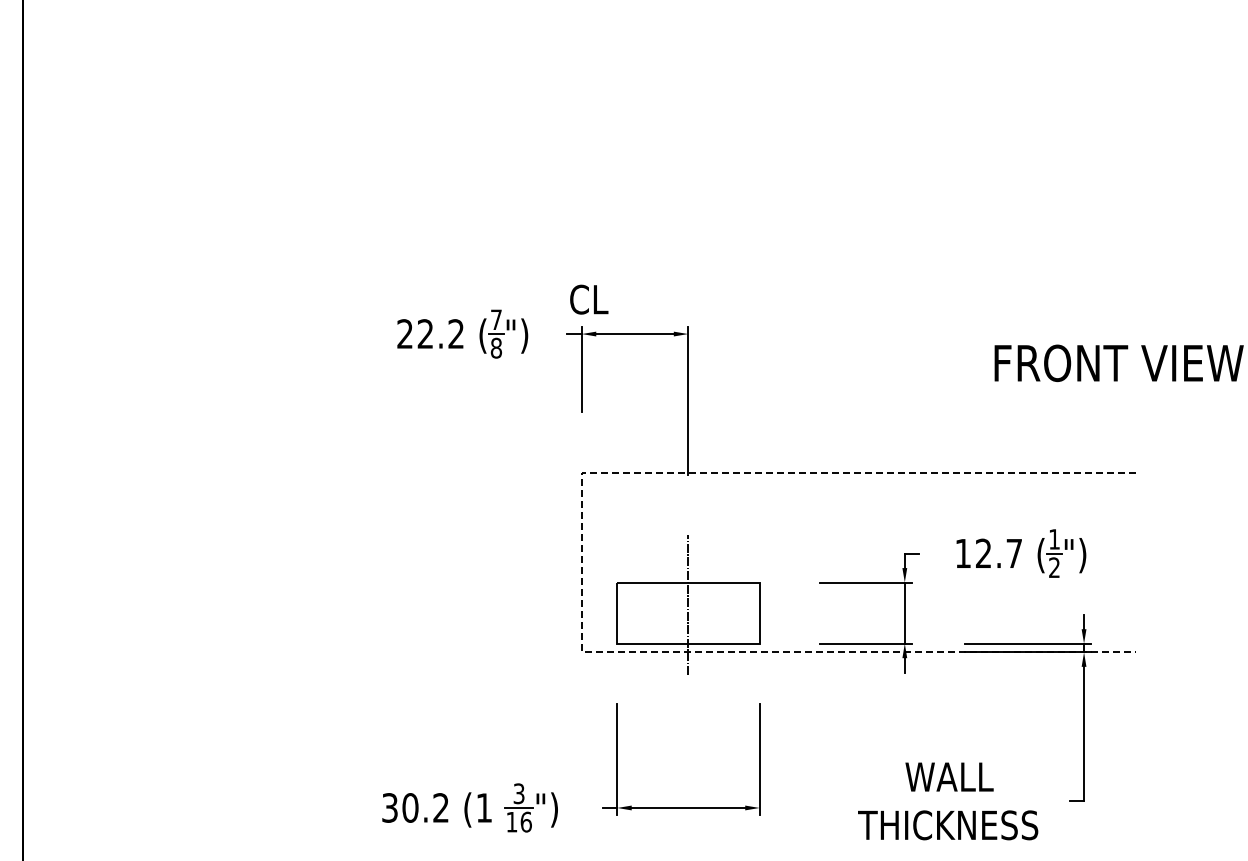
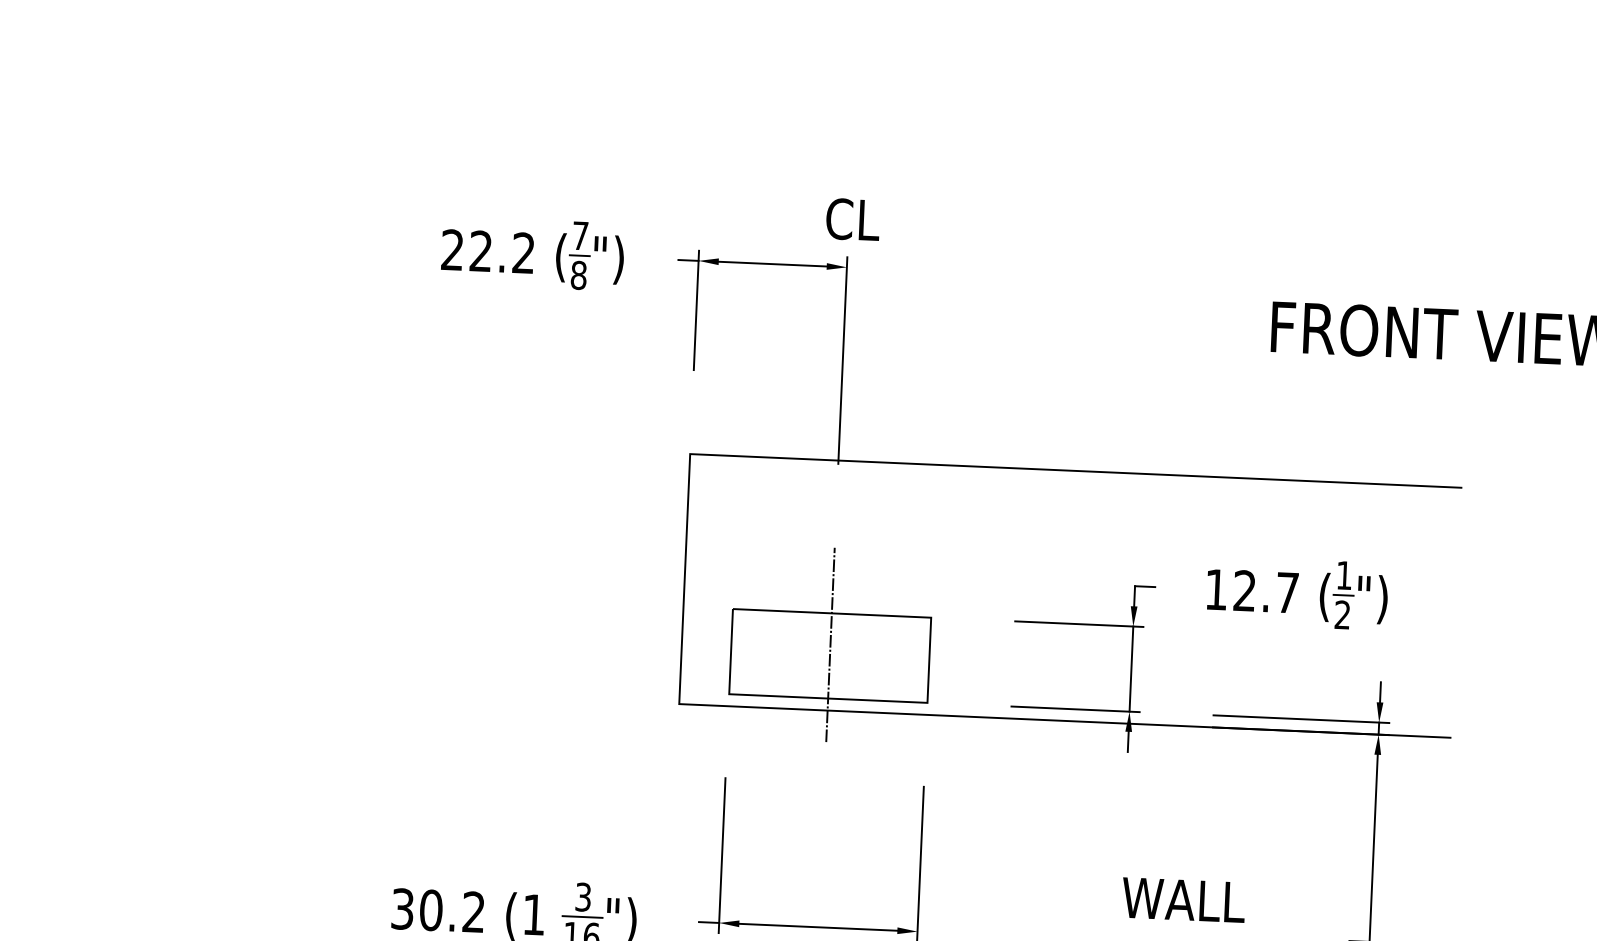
text: (589, 299) -> (853, 219), moved
line: (581, 562) -> (684, 578), dashed -> solid

